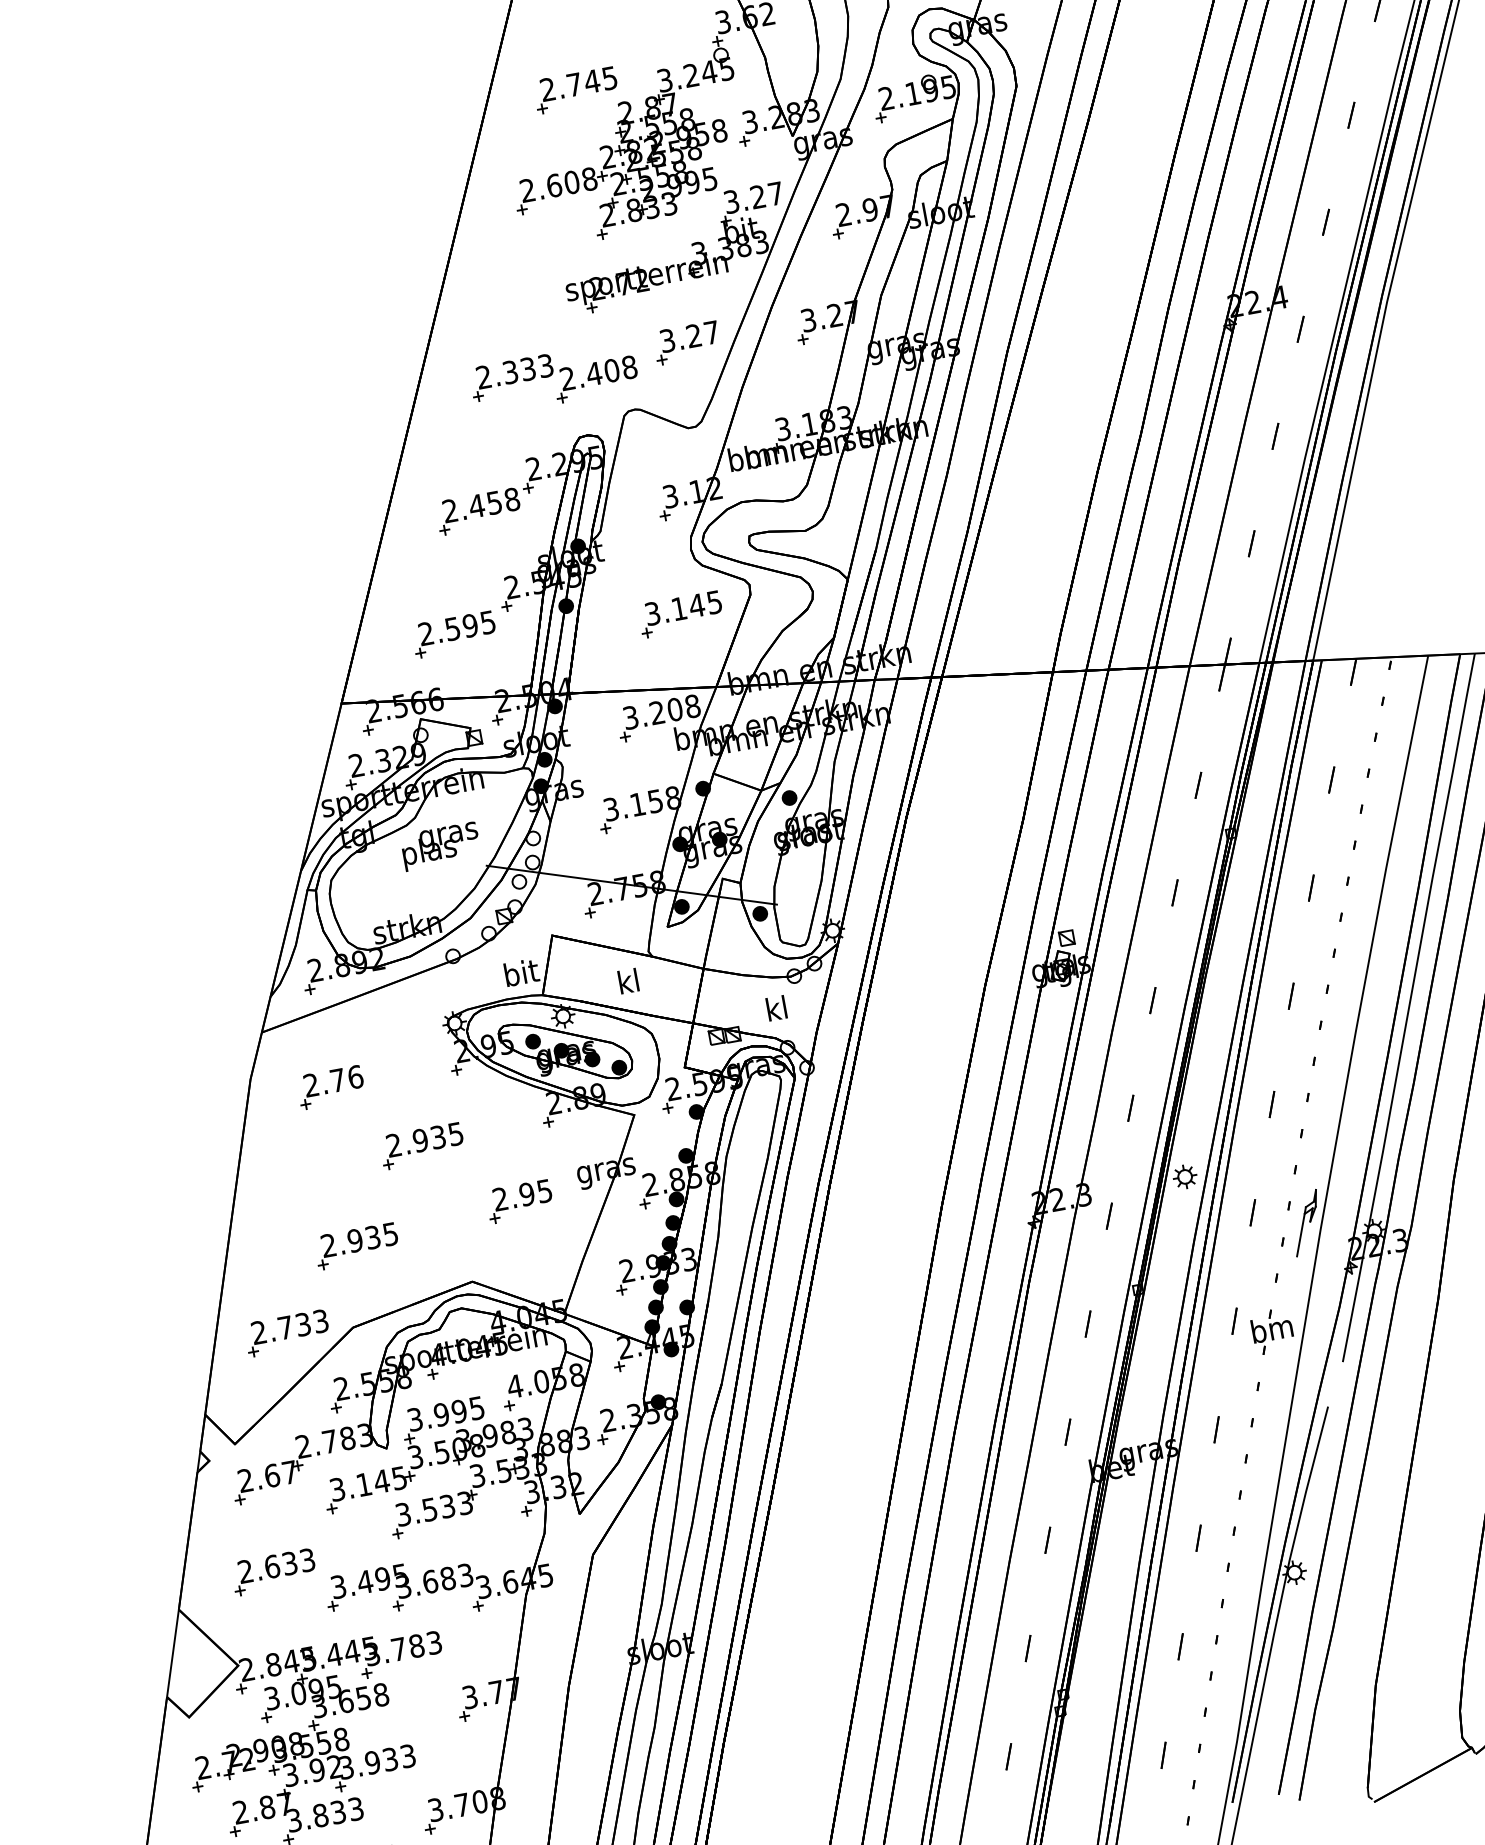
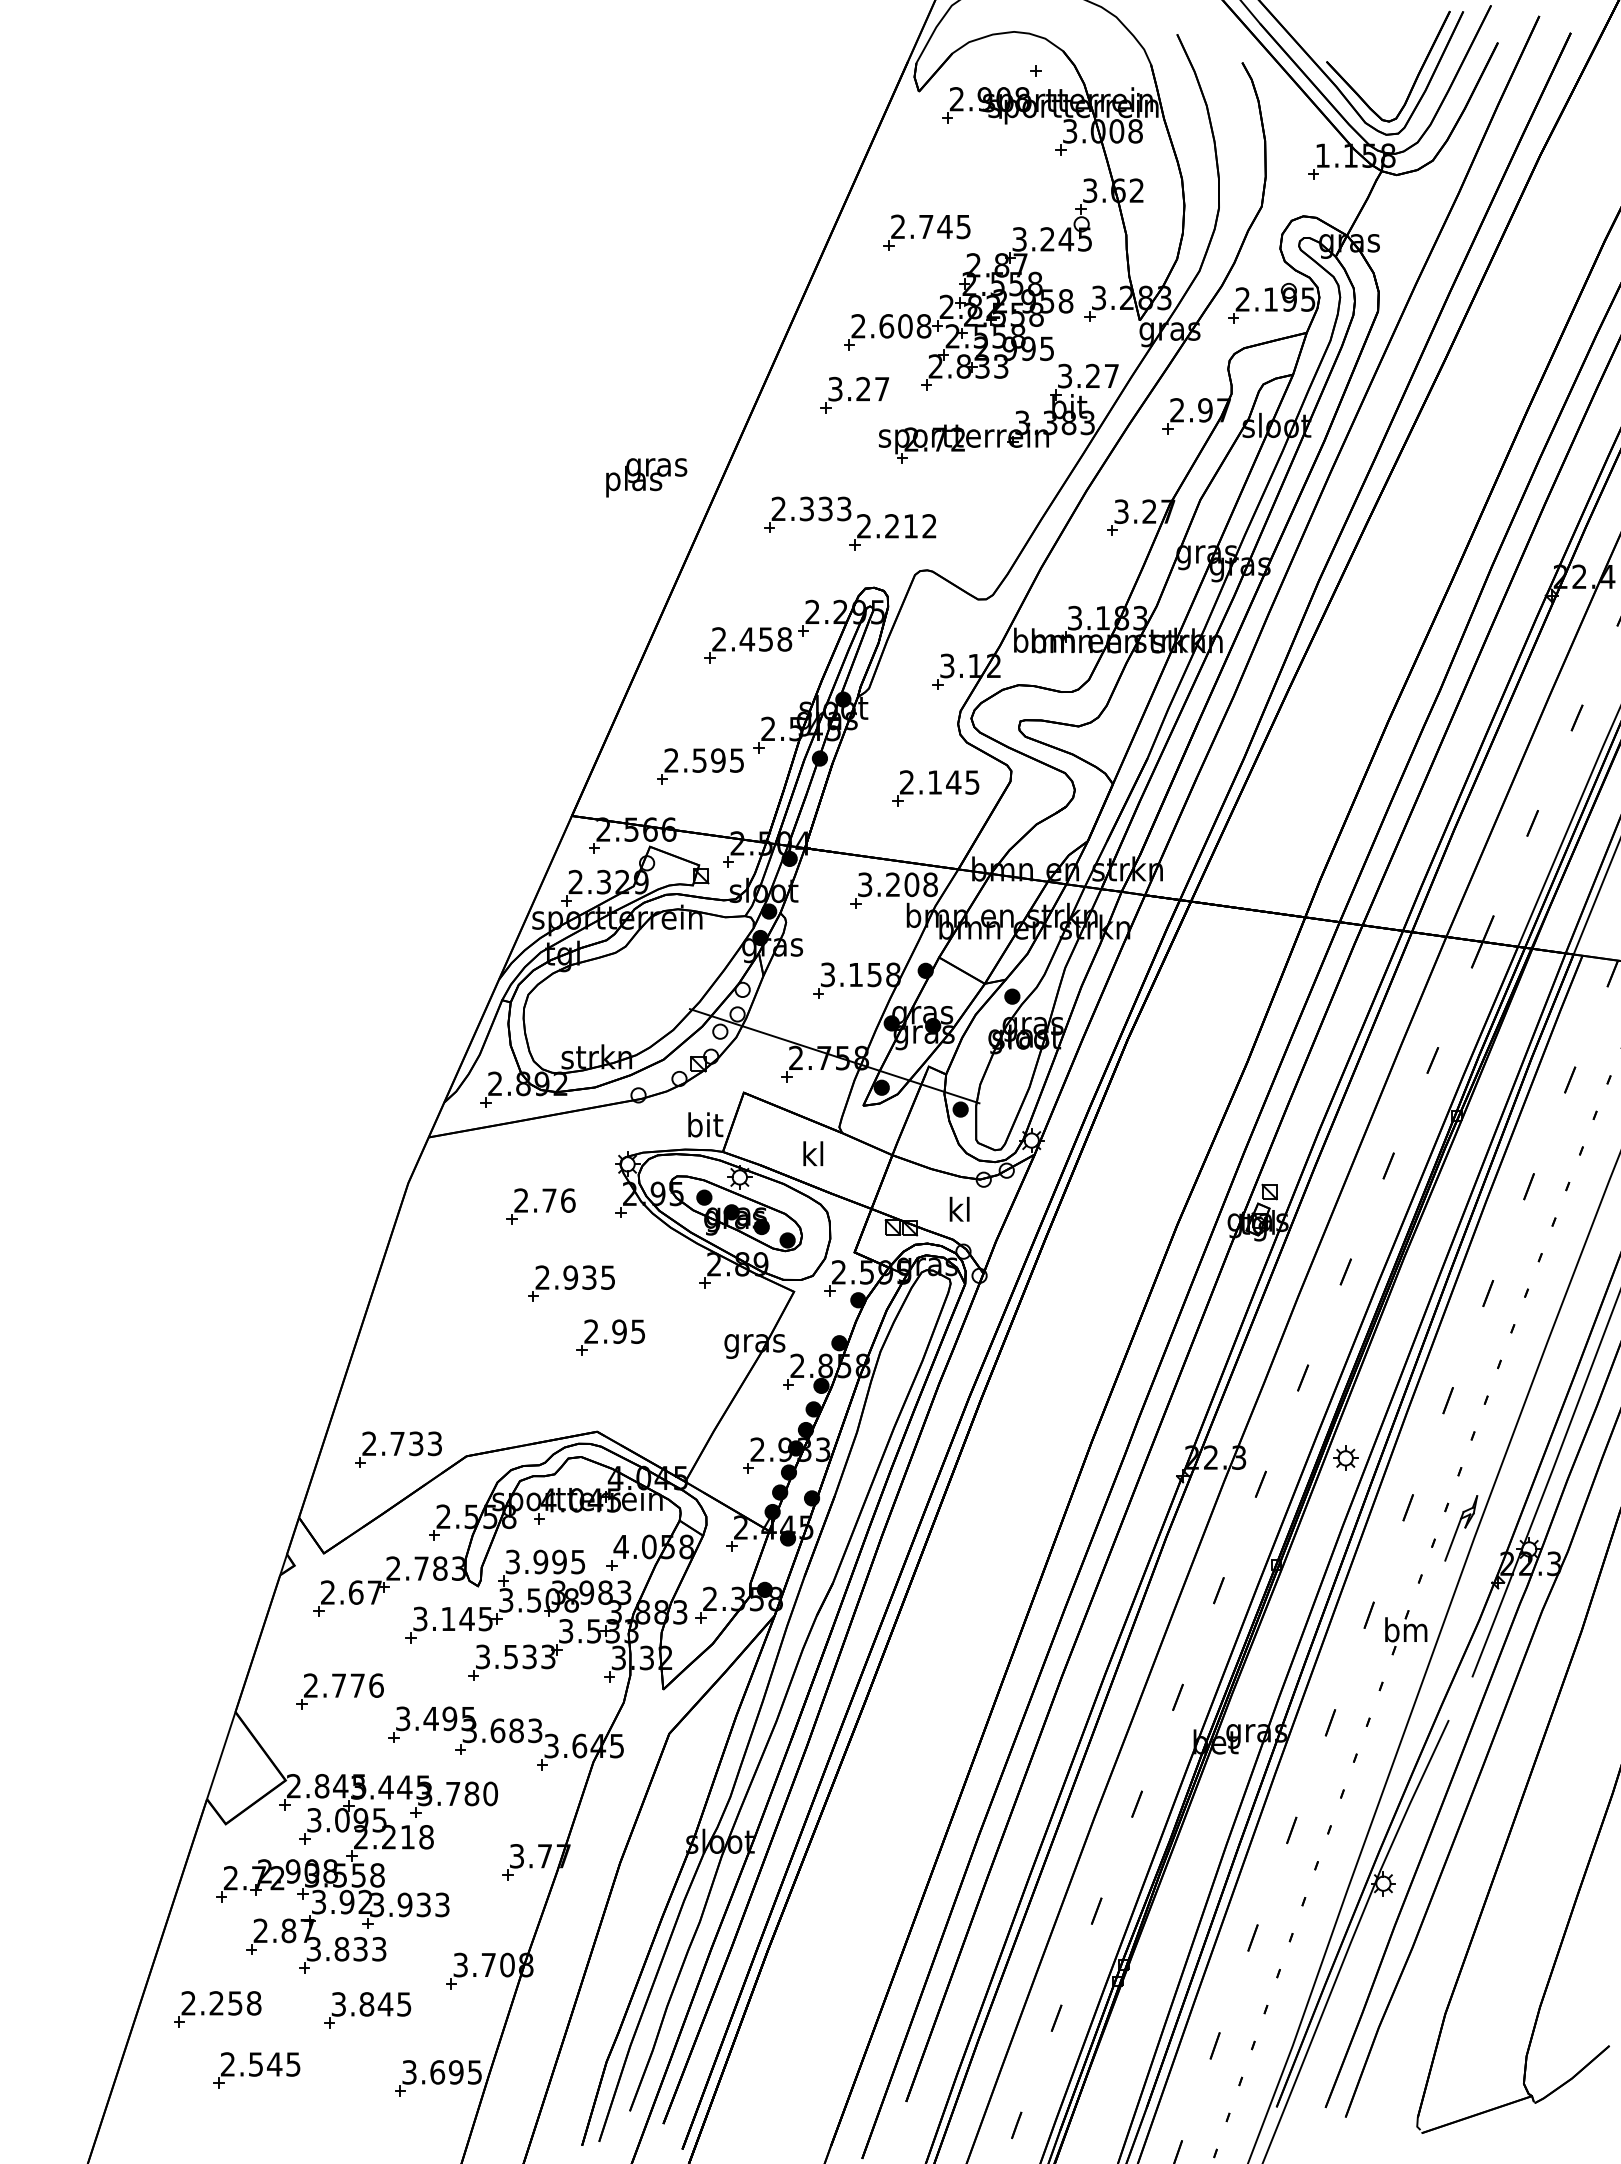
part: (686, 342) -> (854, 394), moved
text: (611, 370) -> (910, 526), 2.408 -> 2.212
text: (653, 613) -> (907, 782), 3.145 -> 2.145
text: (440, 846) -> (646, 477), moved
part: (330, 1087) -> (540, 1206), moved
part: (519, 1201) -> (610, 1337), moved
part: (356, 1245) -> (485, 1373), removed
text: (289, 1563) -> (357, 1685), 2.633 -> 2.776
text: (434, 1642) -> (490, 1793), 3.783 -> 3.780
text: (341, 1702) -> (384, 1837), 3.658 -> 2.218

